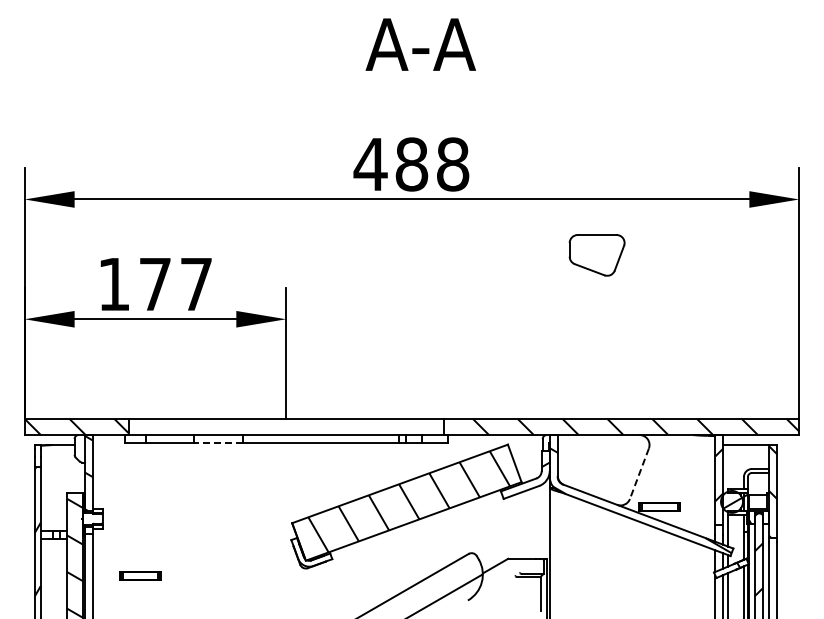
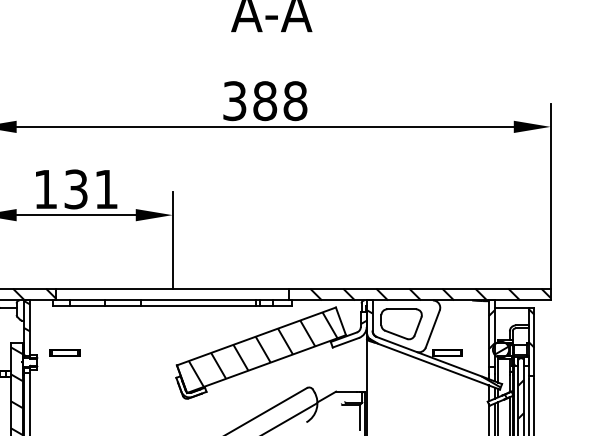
text: (370, 164) -> (234, 101), 488 -> 388
part: (596, 255) -> (401, 324), moved
text: (175, 284) -> (90, 189), 177 -> 131
line: (218, 443) -> (122, 306), dashed -> solid
line: (639, 473) -> (432, 328), dashed -> solid
part: (140, 575) -> (65, 353), moved

